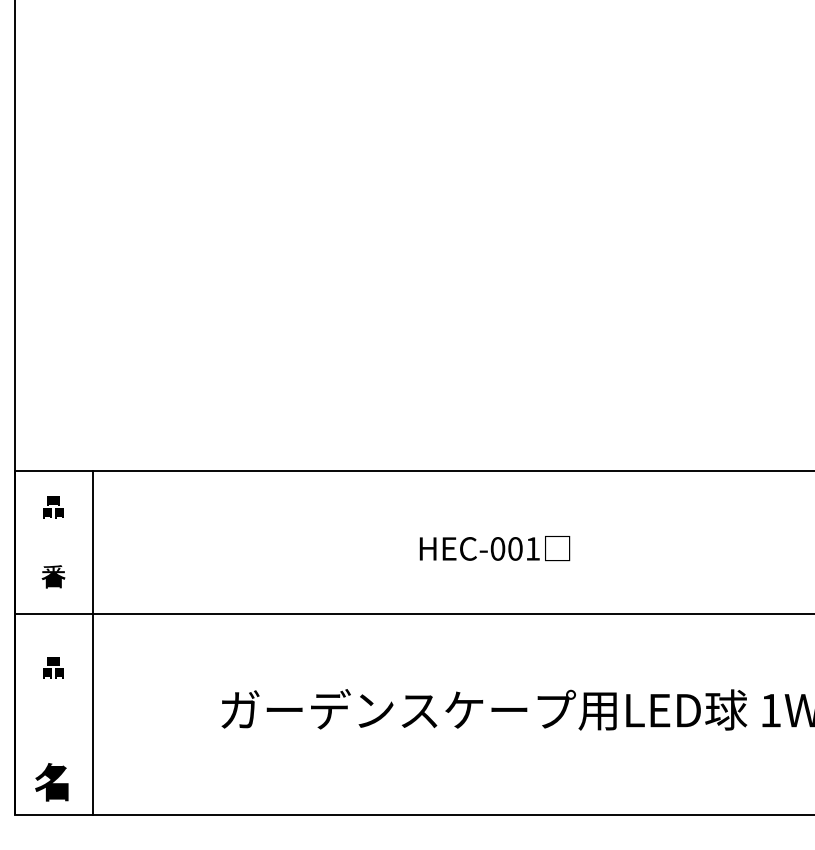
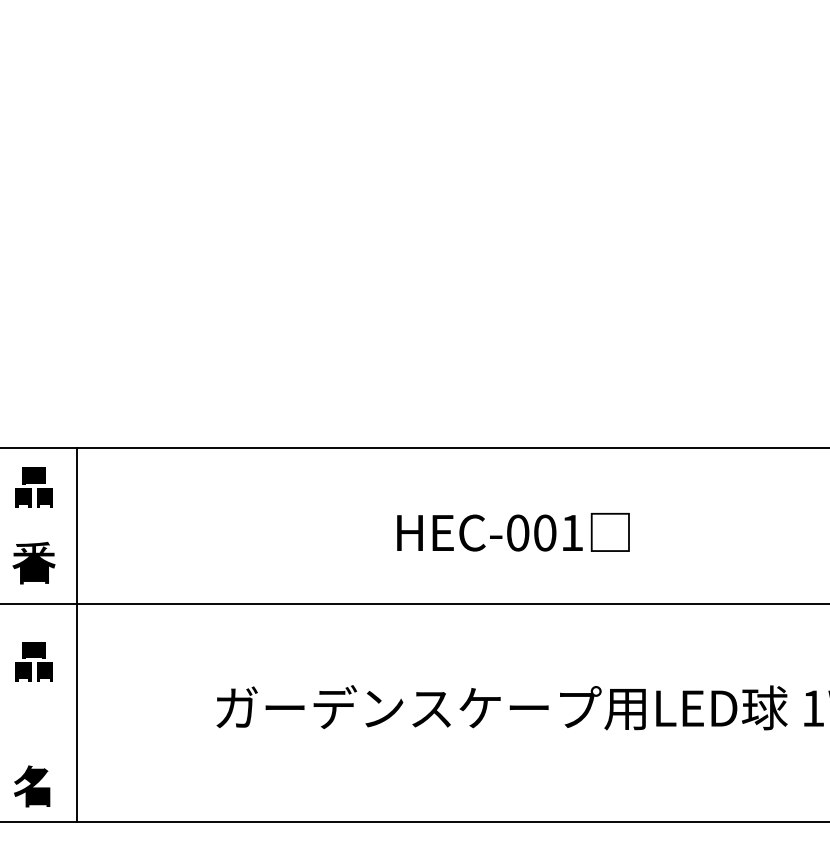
part: (53, 507) -> (33, 487), size x1.67
part: (494, 548) -> (513, 532), size x1.43
part: (53, 576) -> (33, 562), size x1.67
part: (53, 667) -> (33, 661), size x1.67

